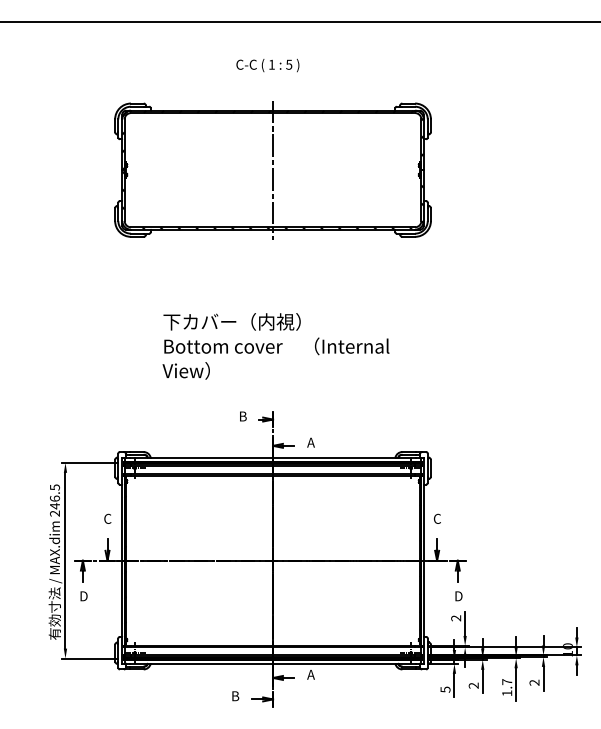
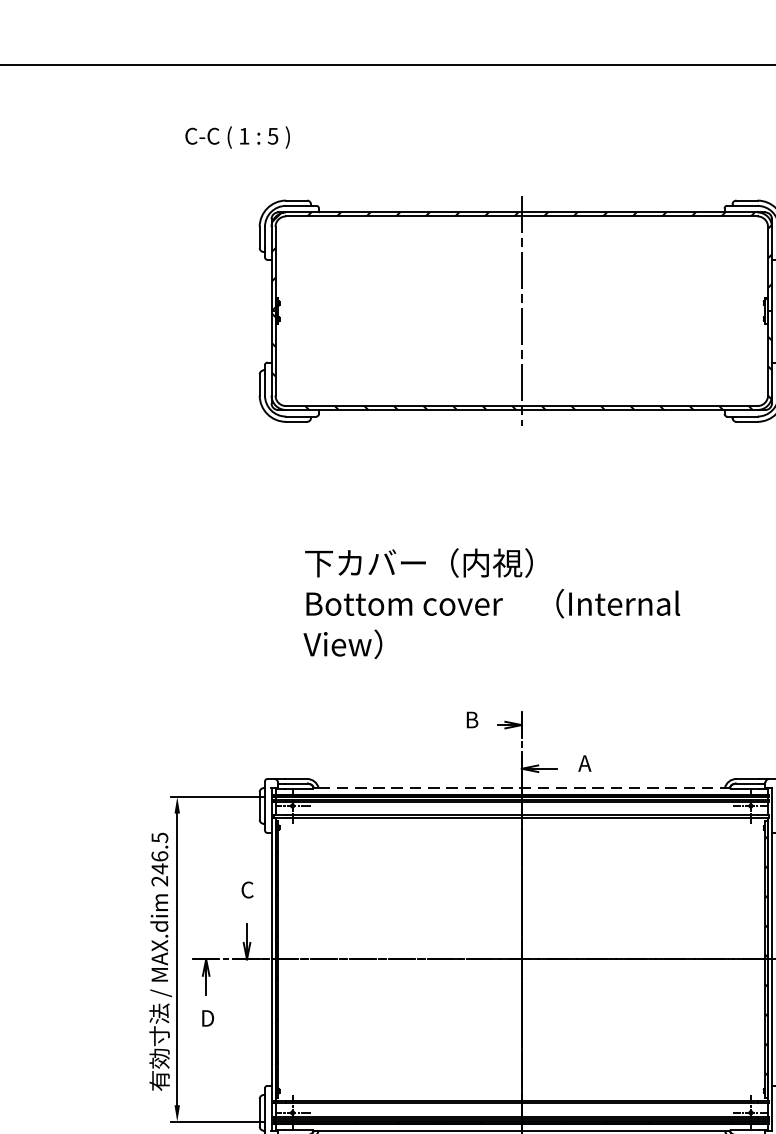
text: (267, 65) -> (237, 137), moved
text: (275, 346) -> (490, 603), moved
line: (273, 457) -> (522, 788), solid -> dashed

